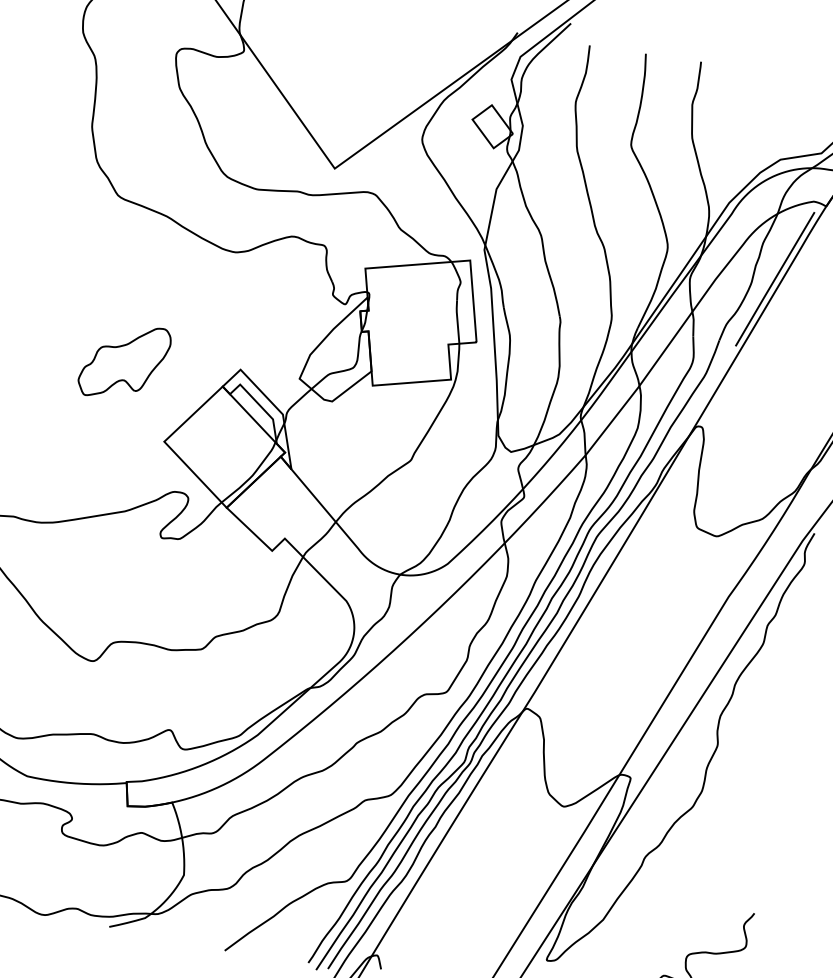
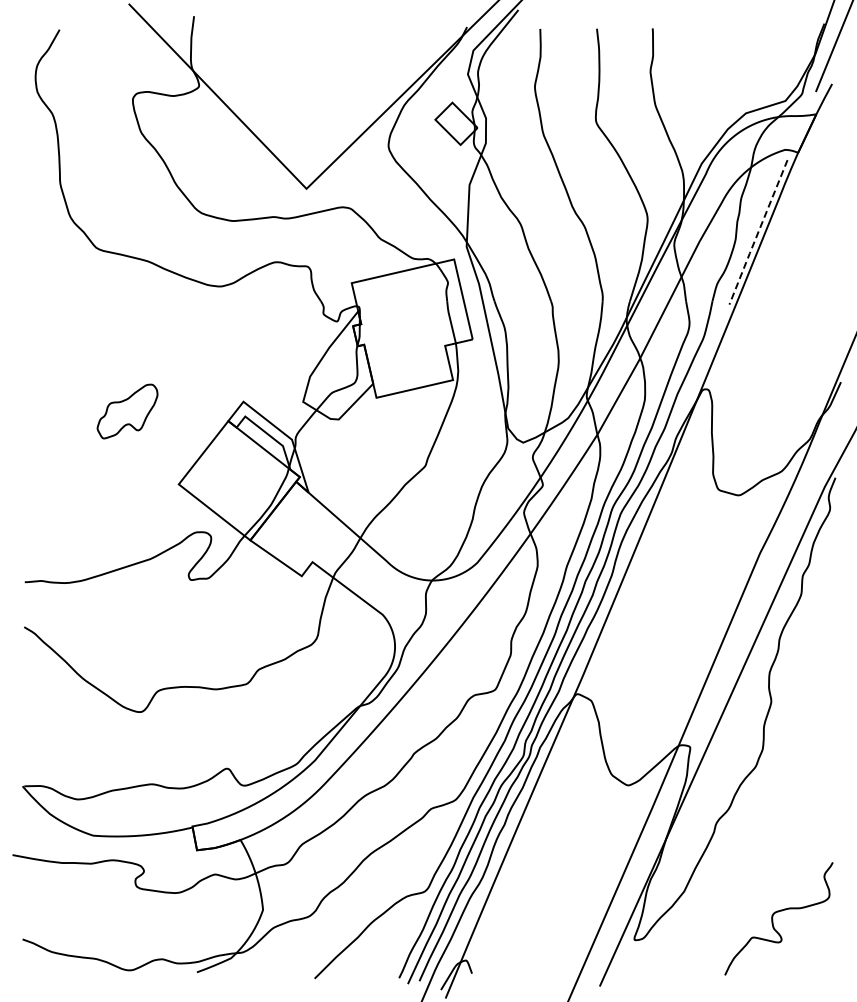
line: (774, 280) -> (757, 233), solid -> dashed
part: (124, 361) -> (127, 411), size x0.7

